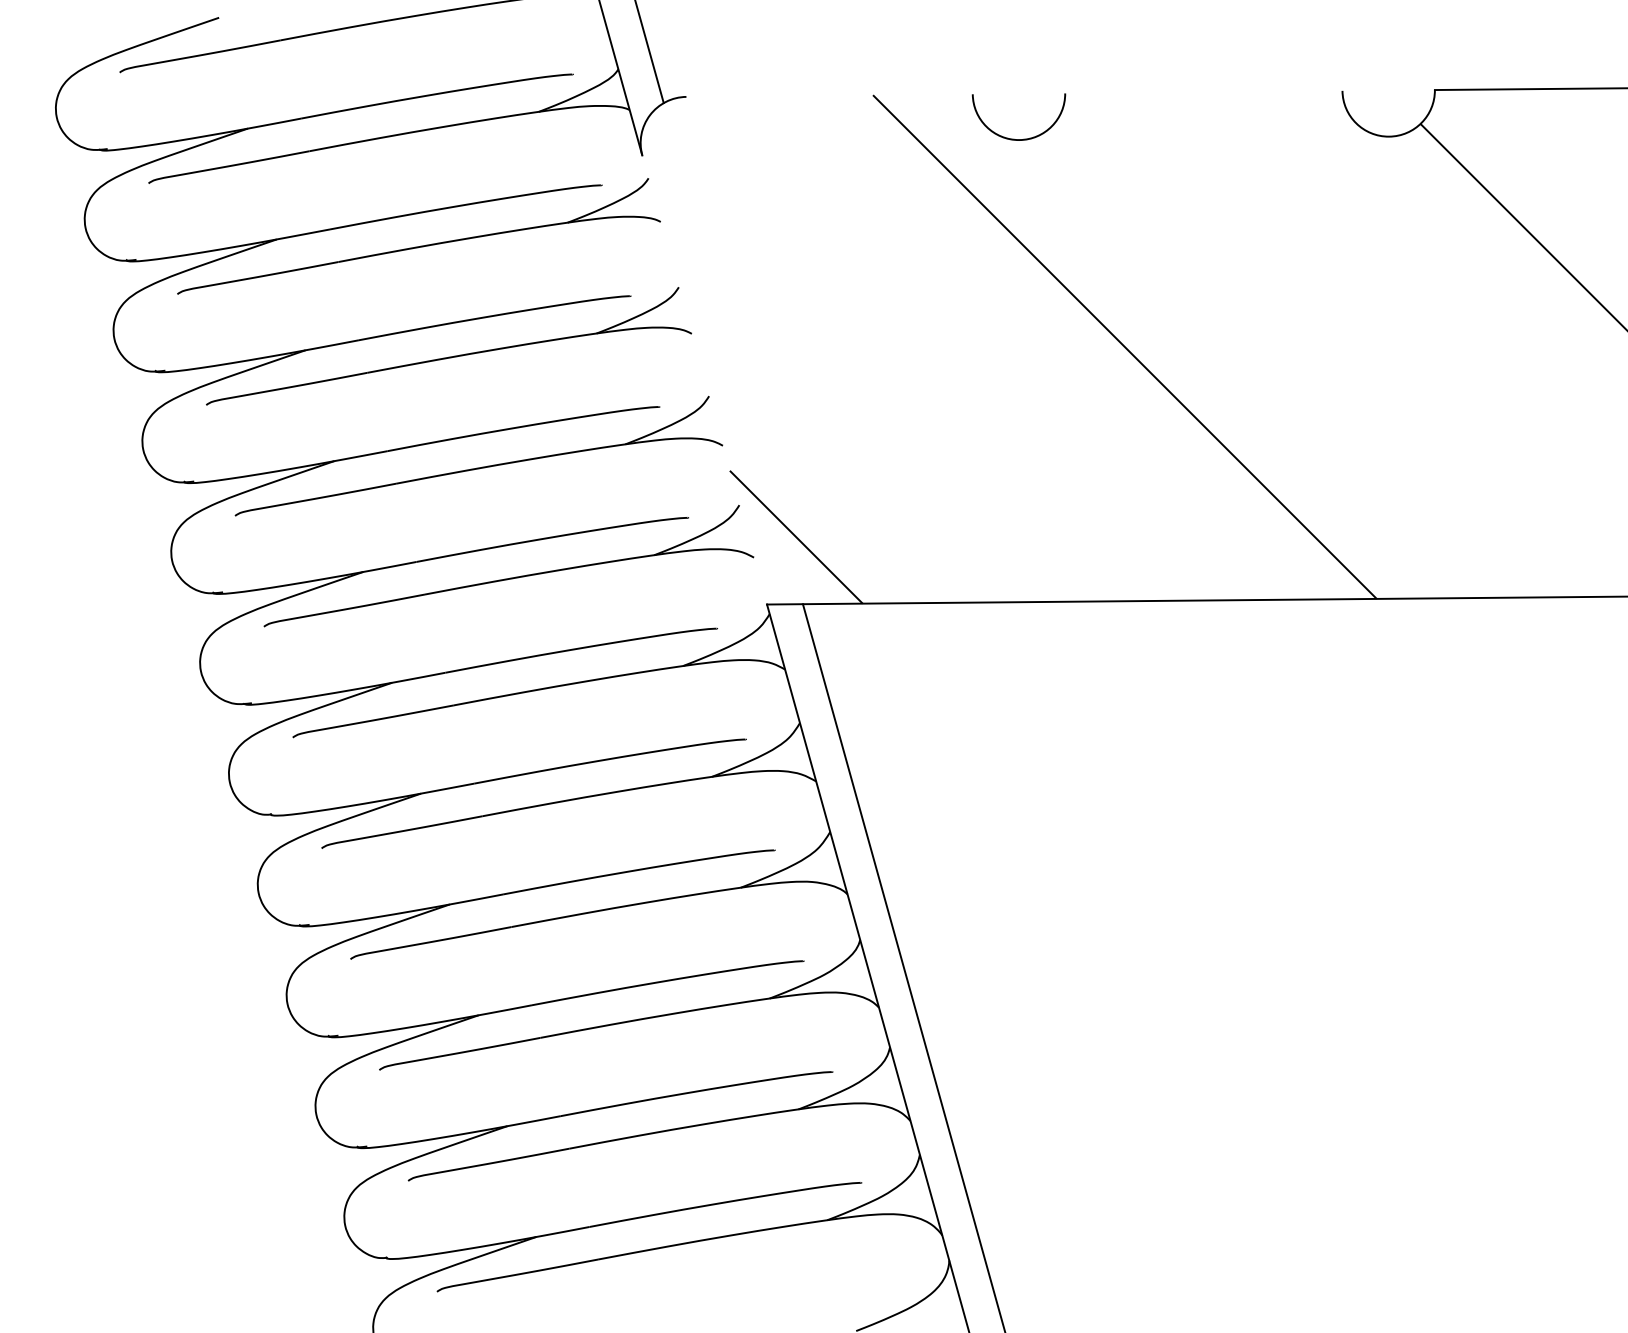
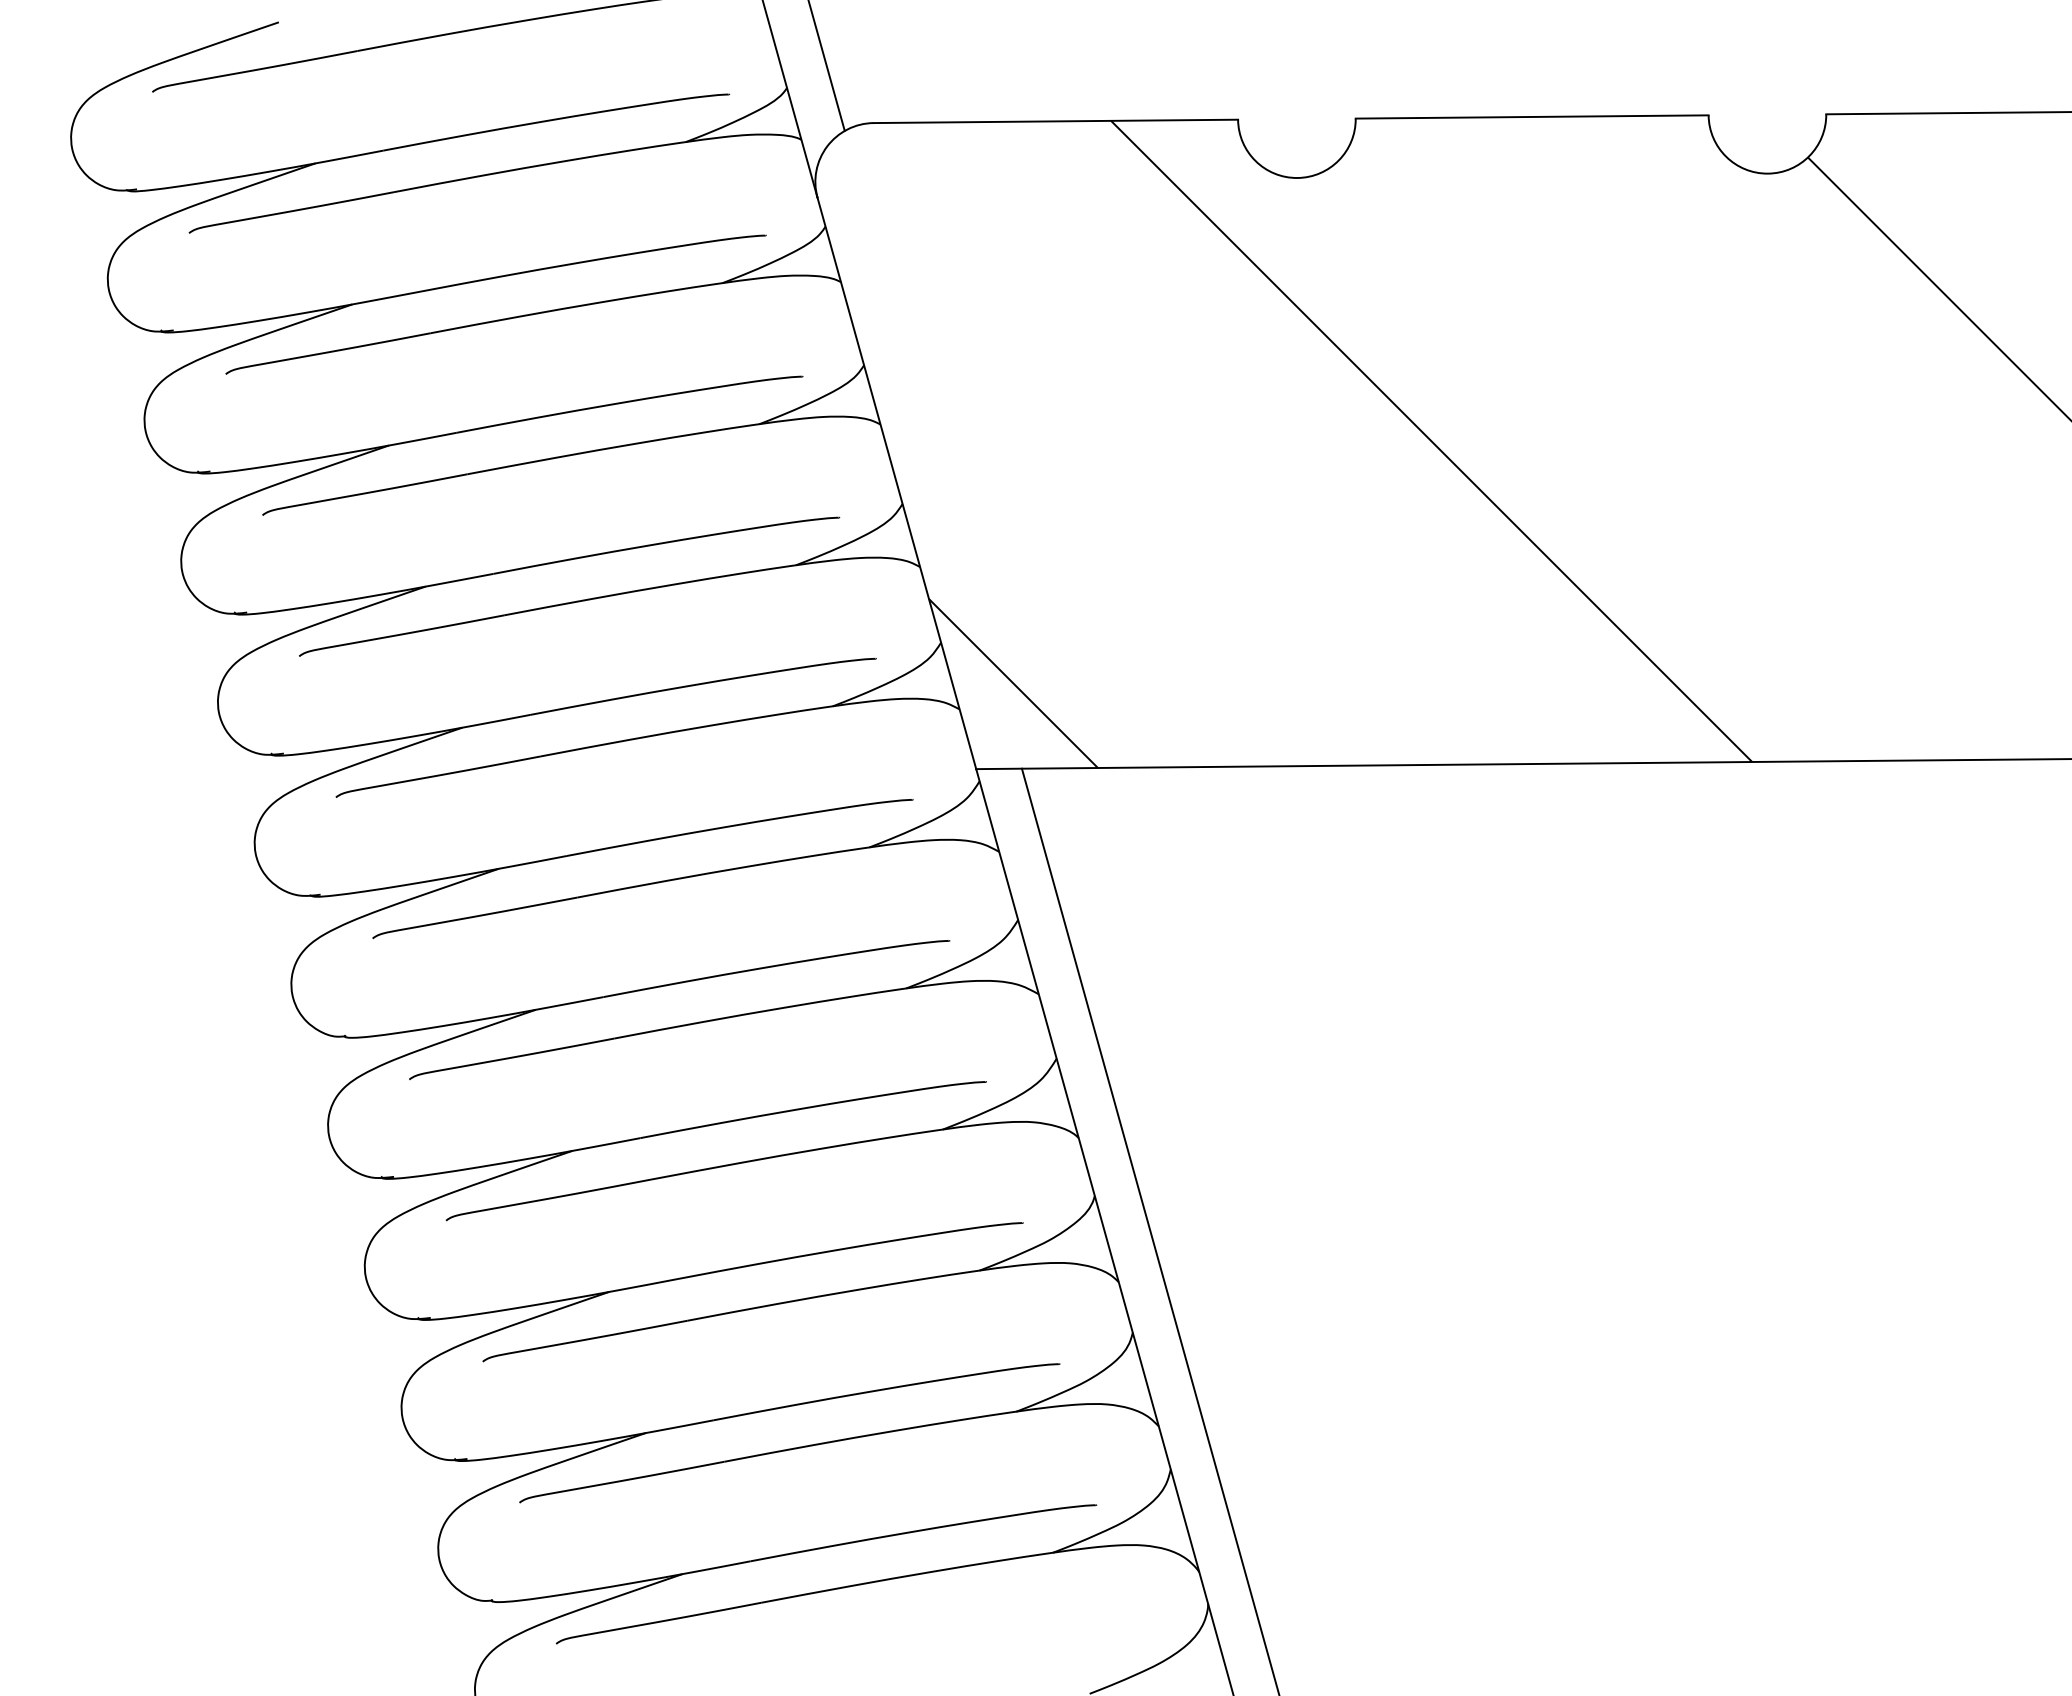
line: (1203, 91) -> (1531, 116), added
line: (829, 95) -> (1055, 121), added
line: (704, 380) -> (896, 483), added

